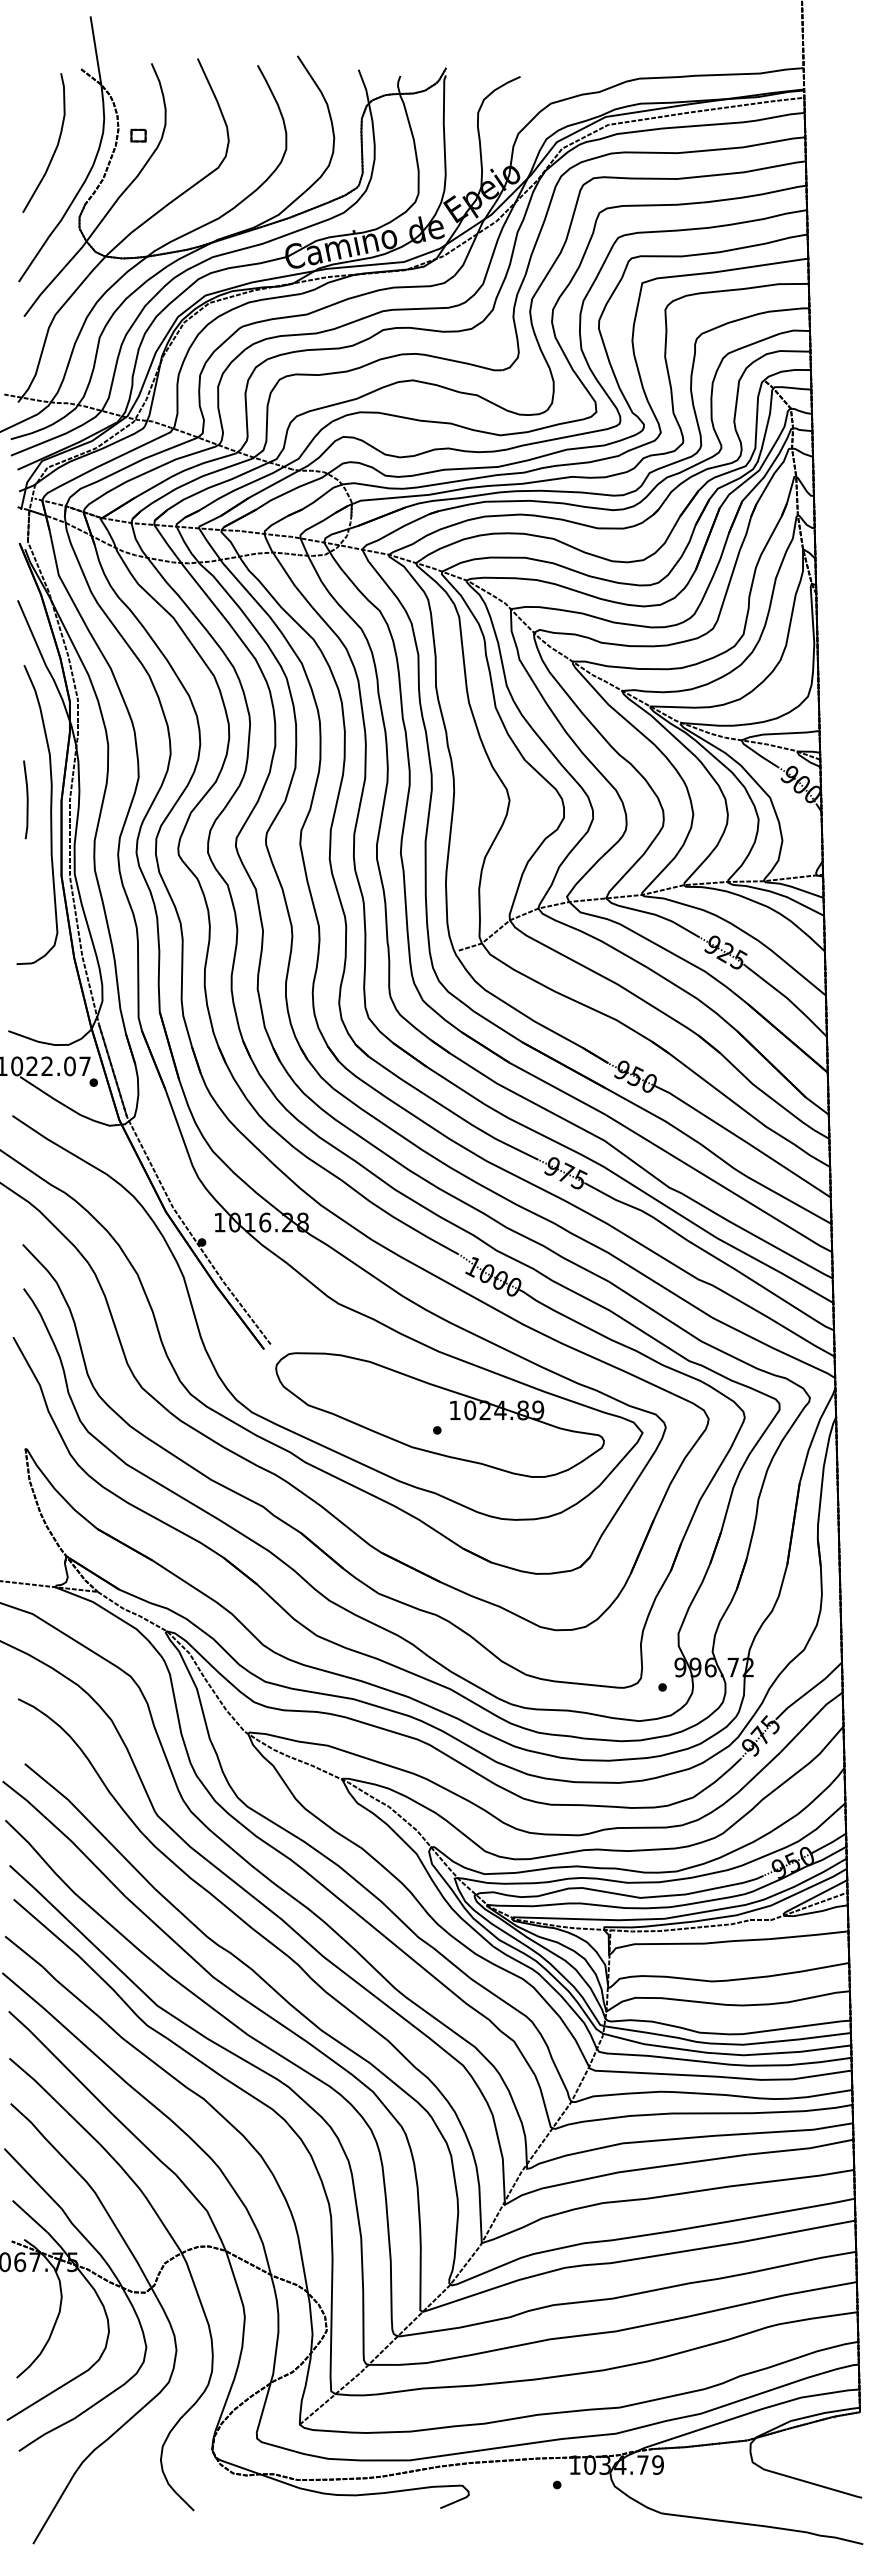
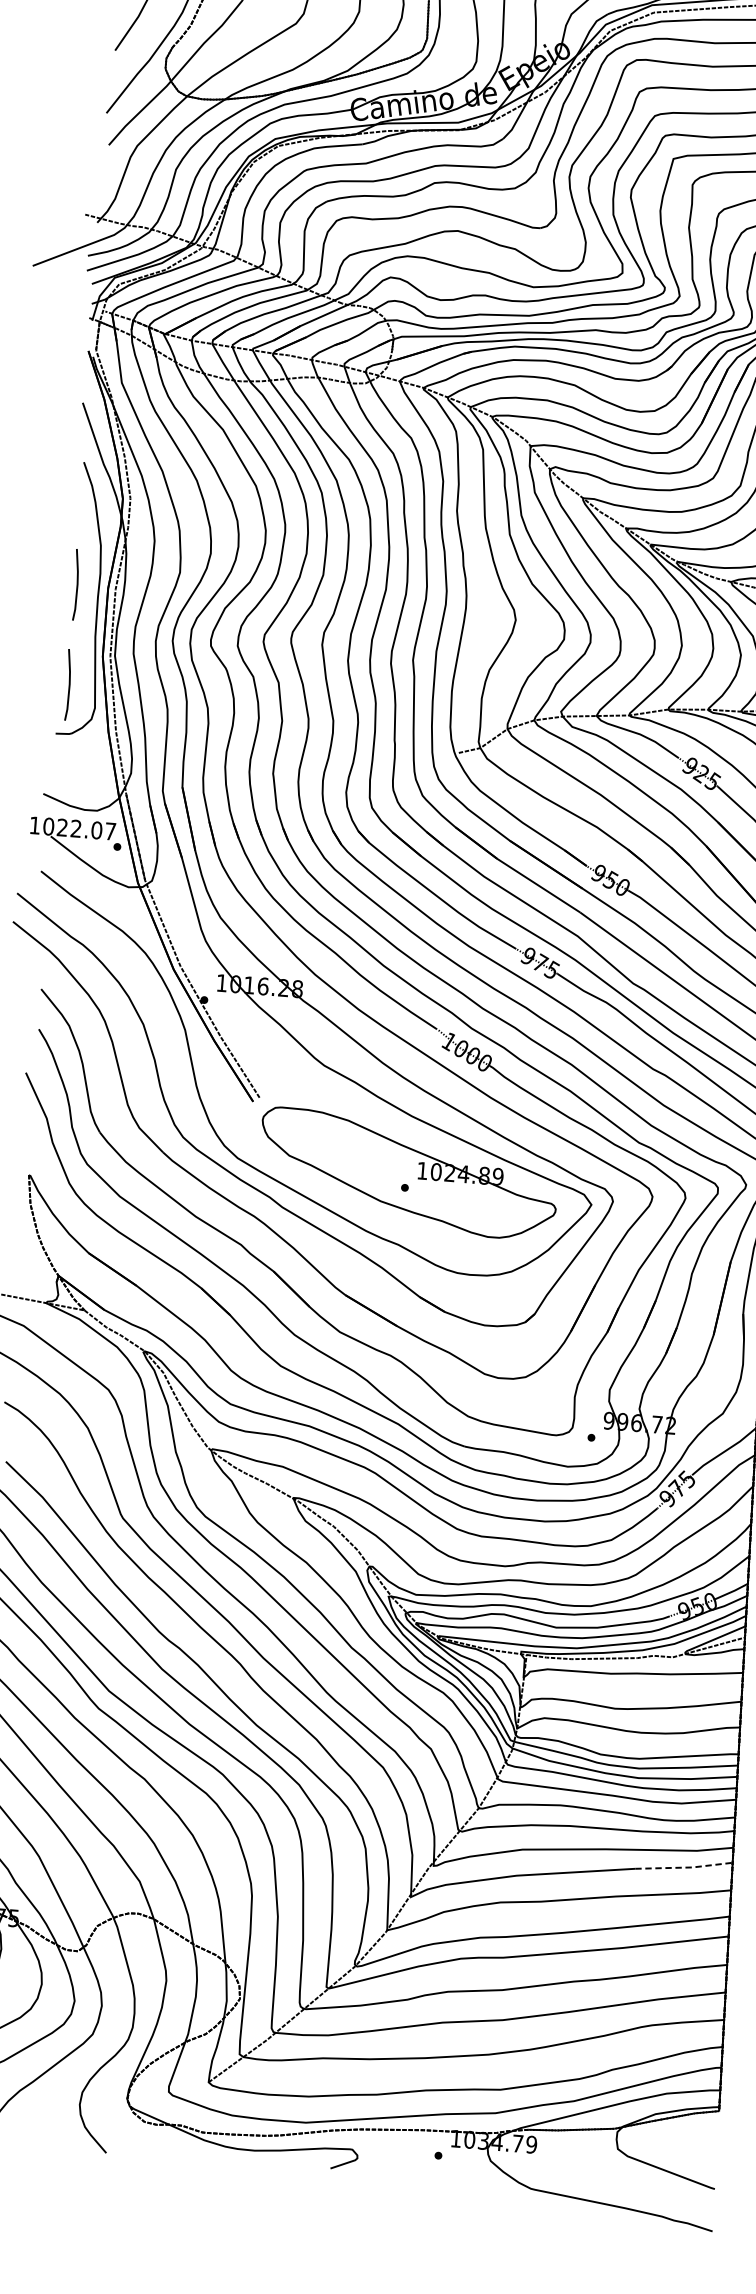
line: (26, 909) -> (68, 684), added
line: (802, 2149) -> (685, 1868), solid -> dashed

